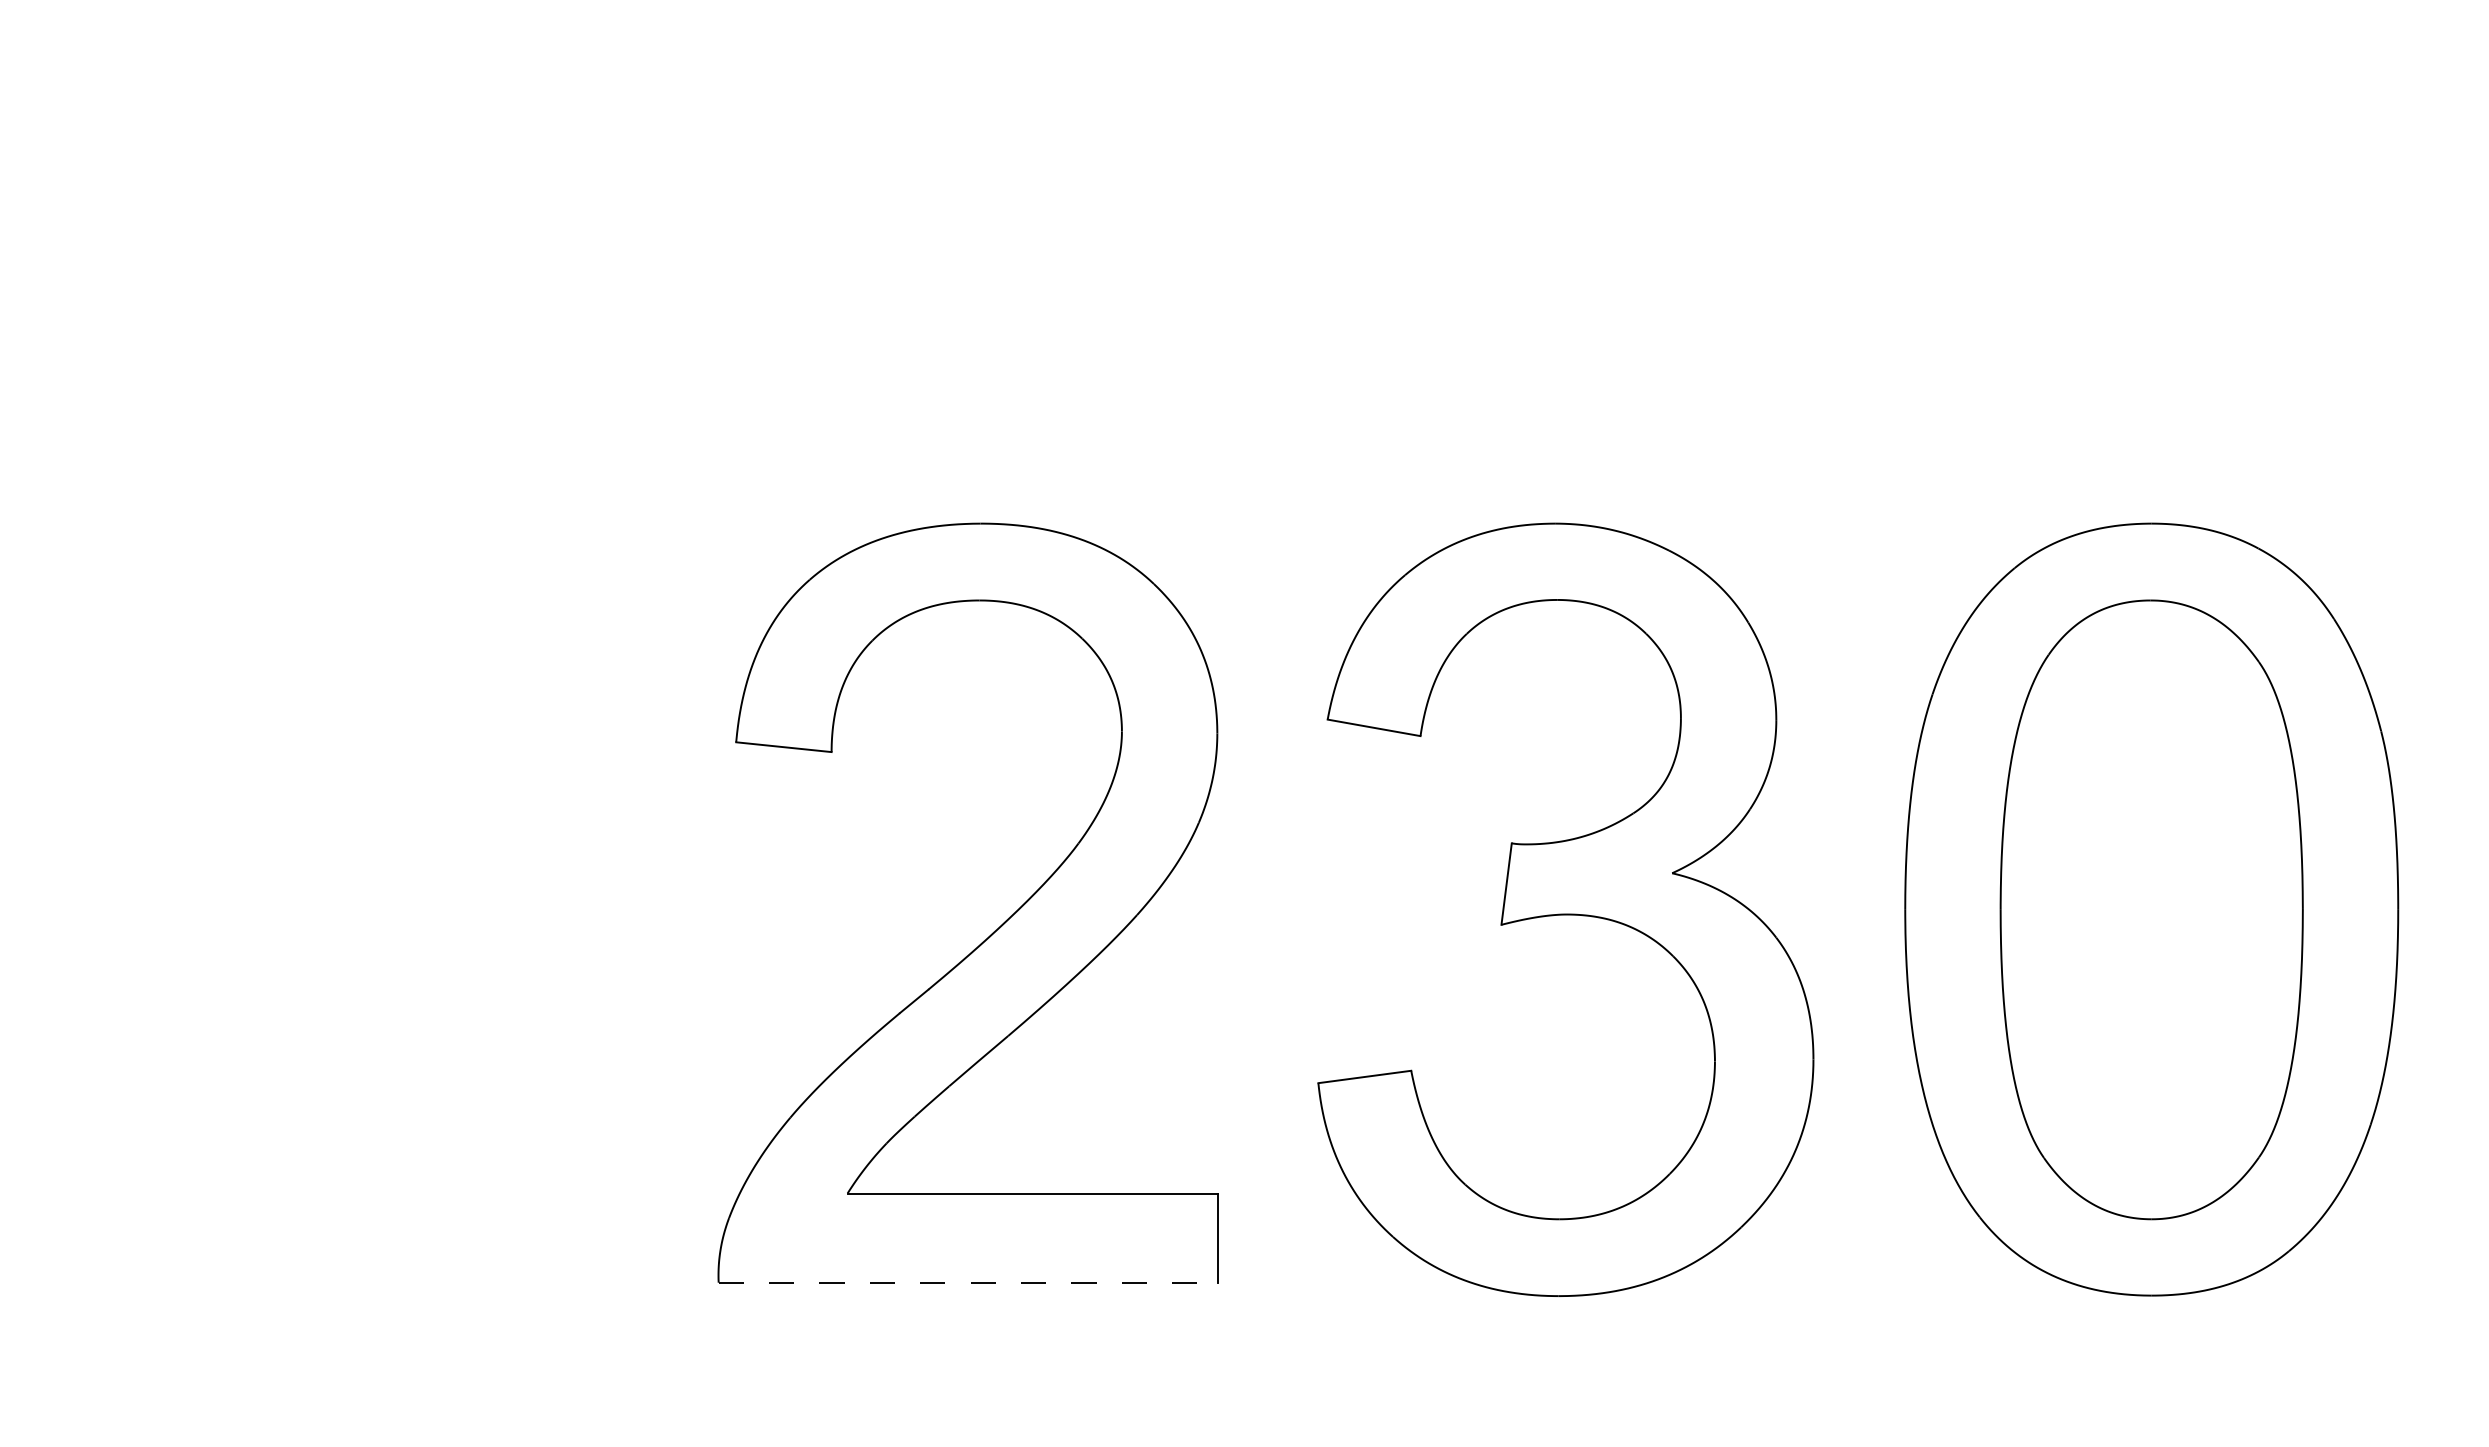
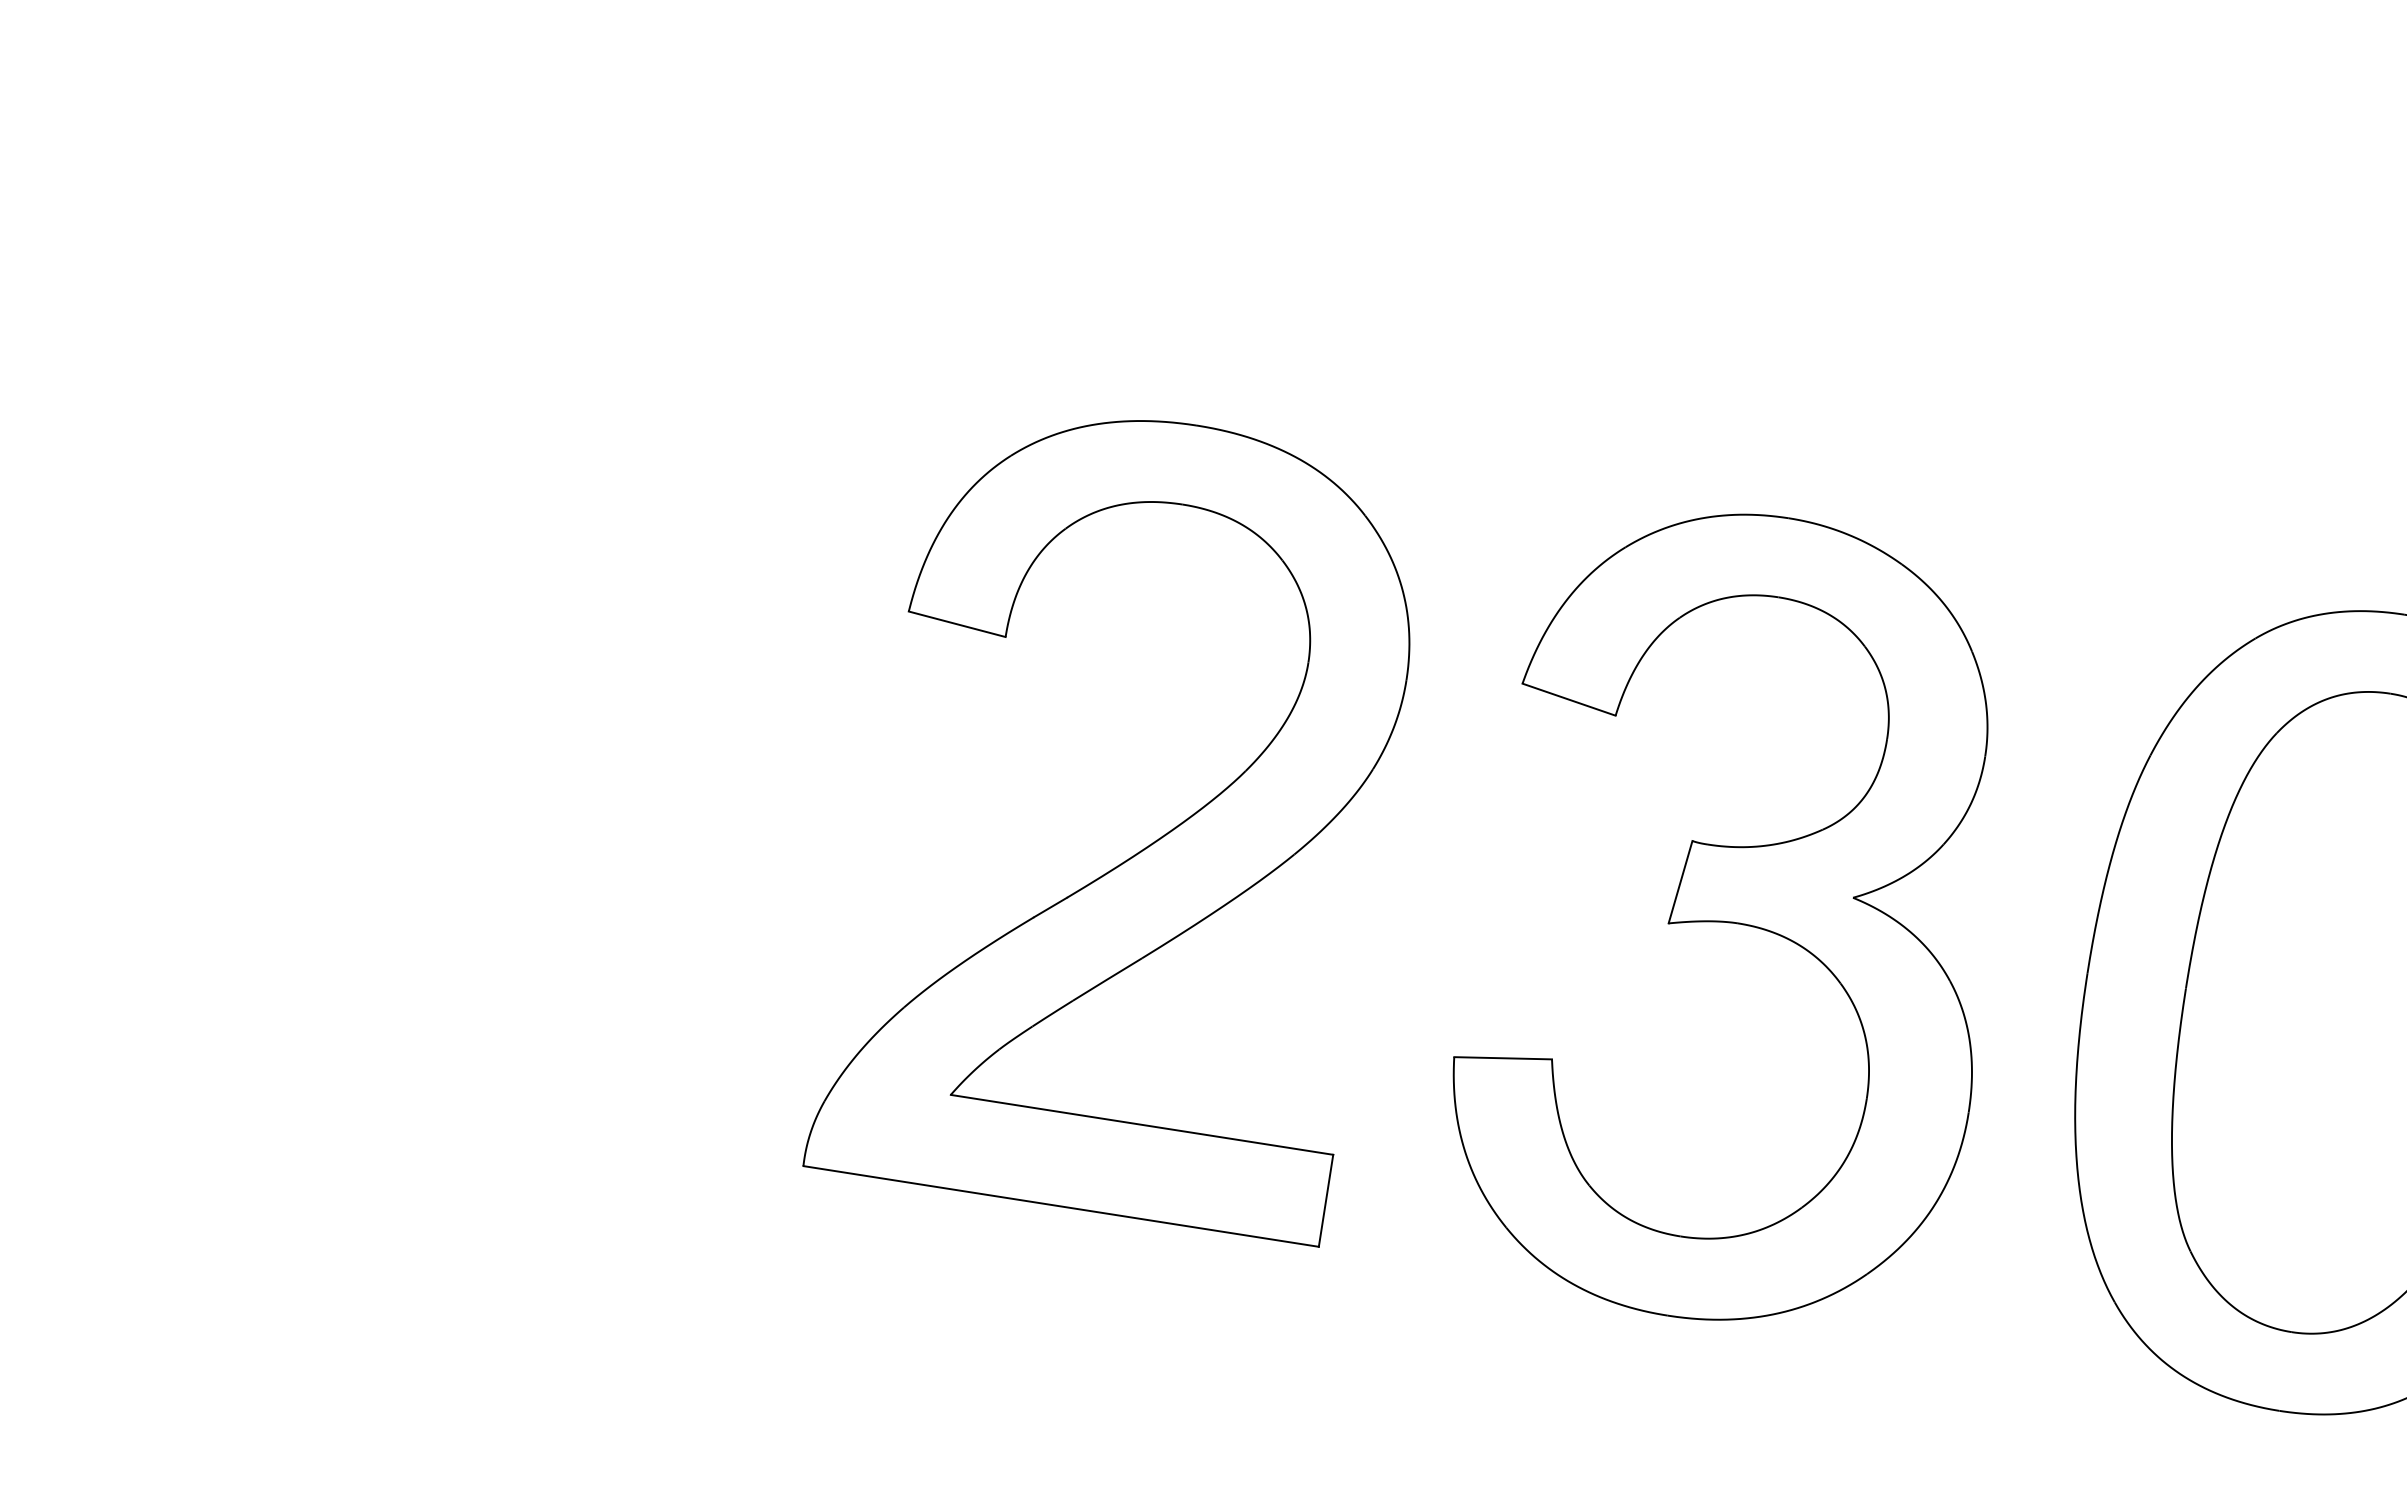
line: (968, 1282) -> (1061, 1206), dashed -> solid

